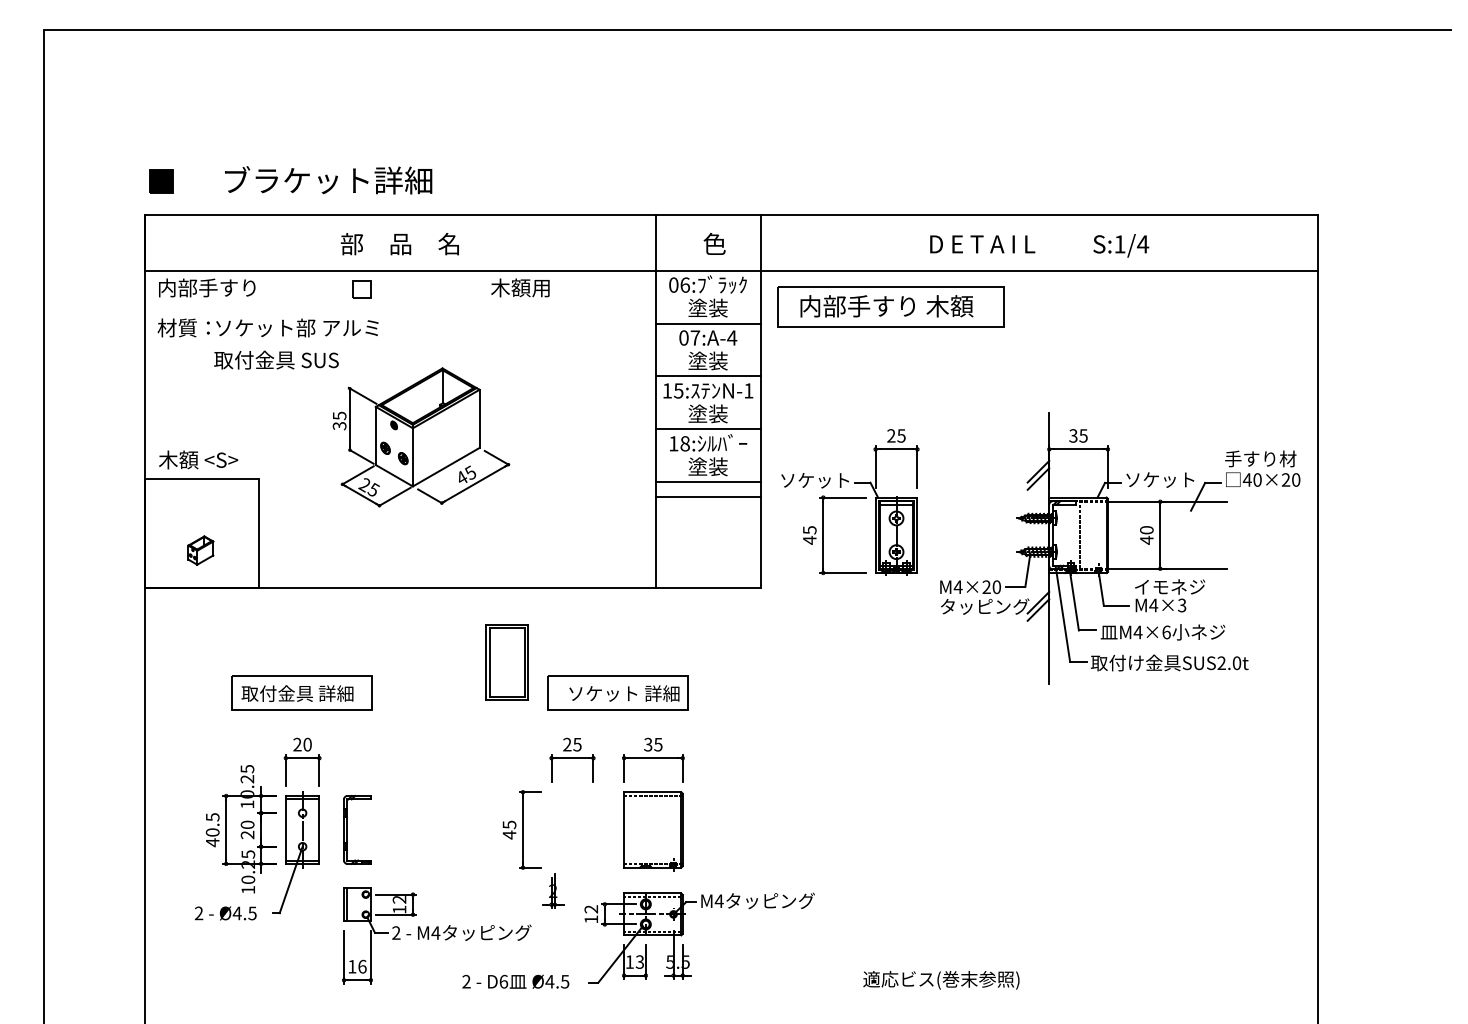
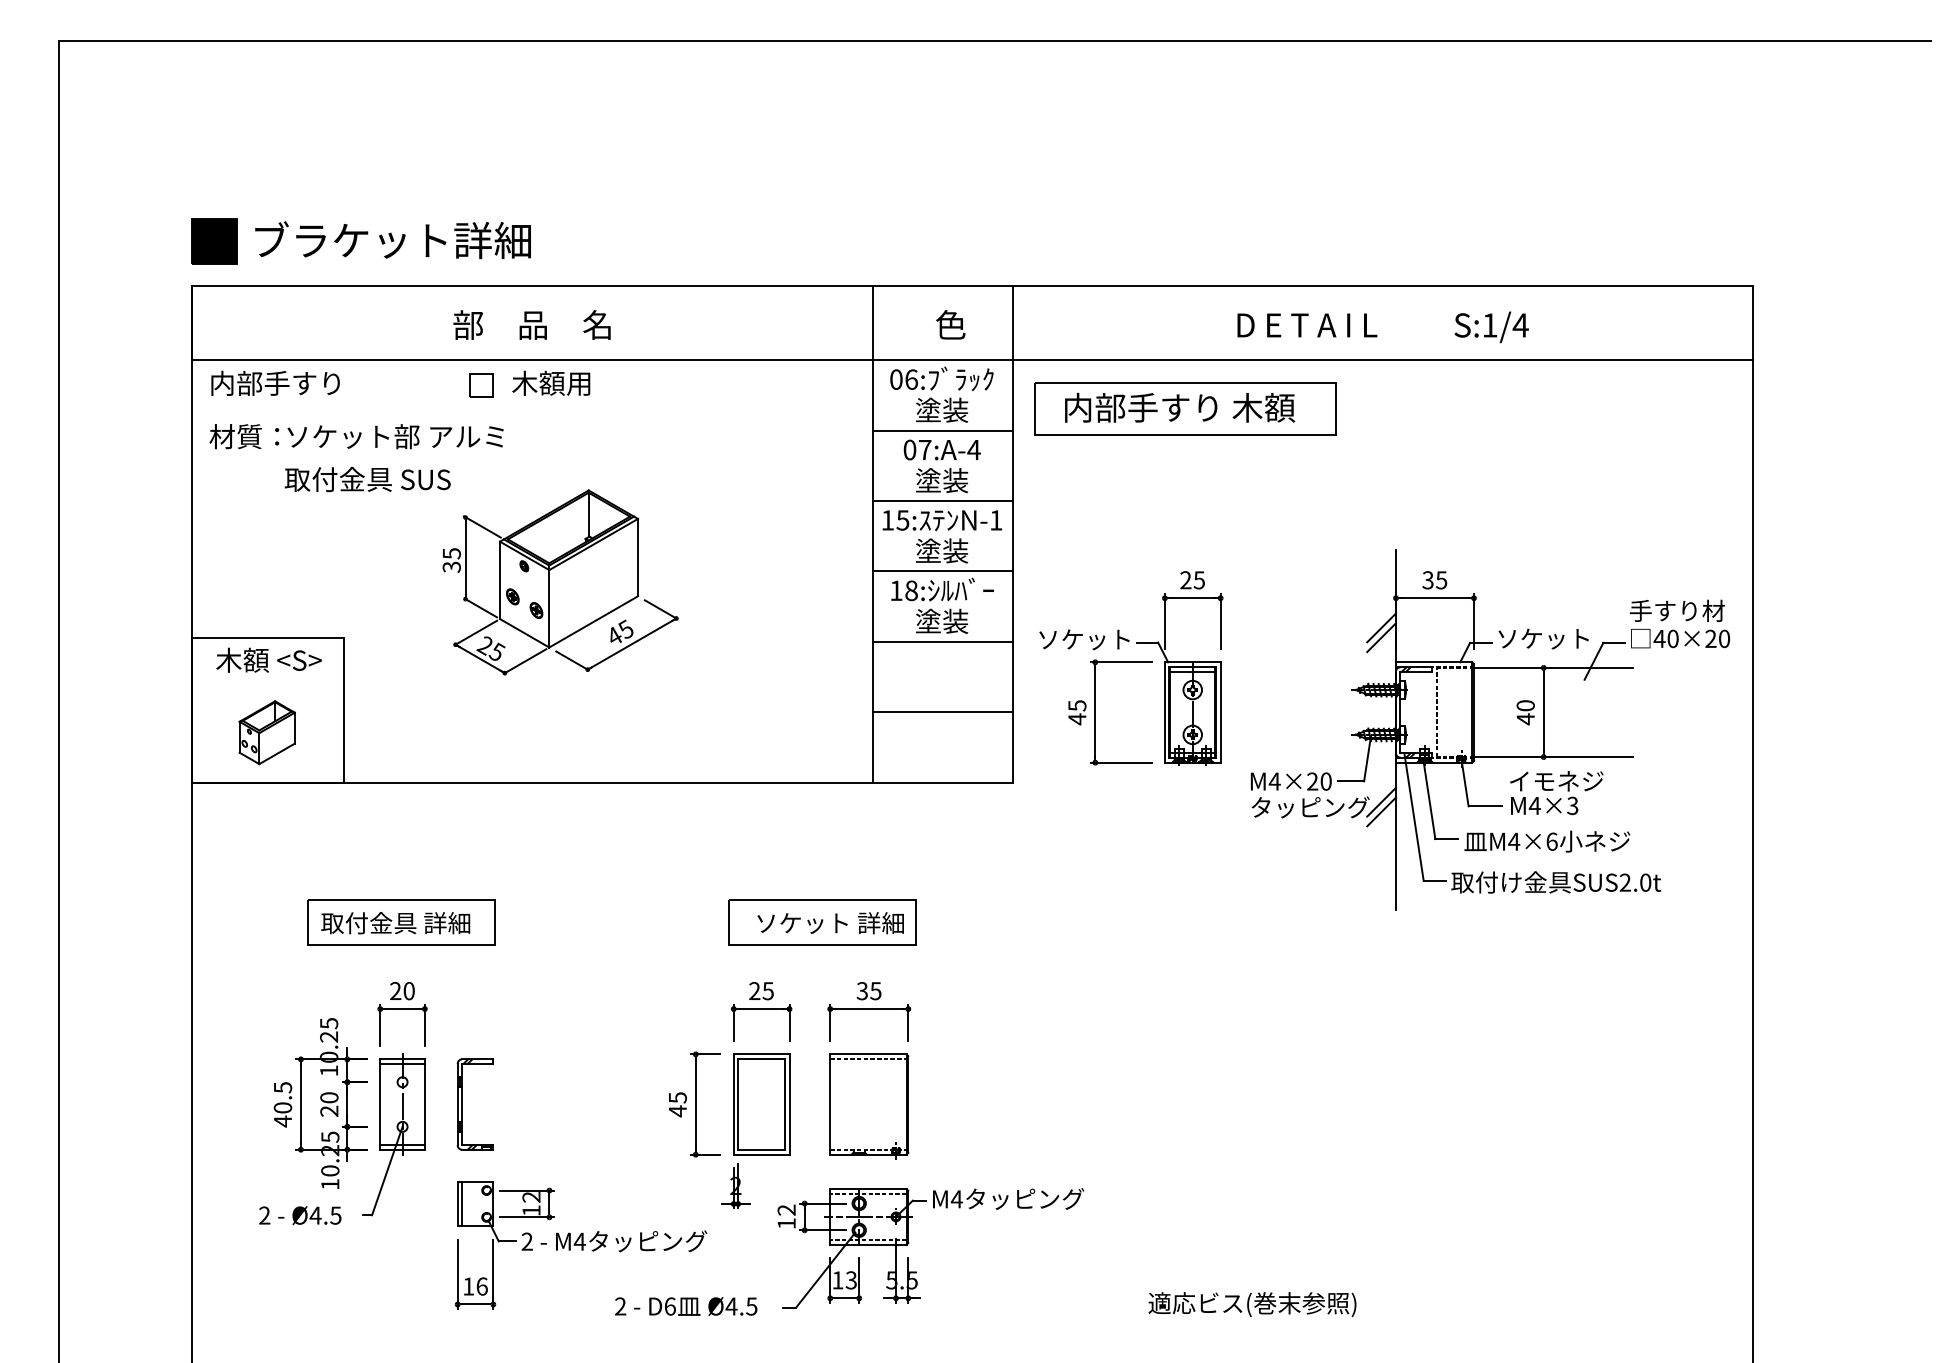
text: (328, 180) -> (392, 240), moved
part: (161, 181) -> (214, 241), size x1.43
text: (520, 287) -> (551, 382), moved
text: (198, 459) -> (268, 659), moved
line: (708, 497) -> (942, 712), moved
part: (200, 550) -> (266, 732), size x1.67
part: (507, 662) -> (761, 1104), moved

